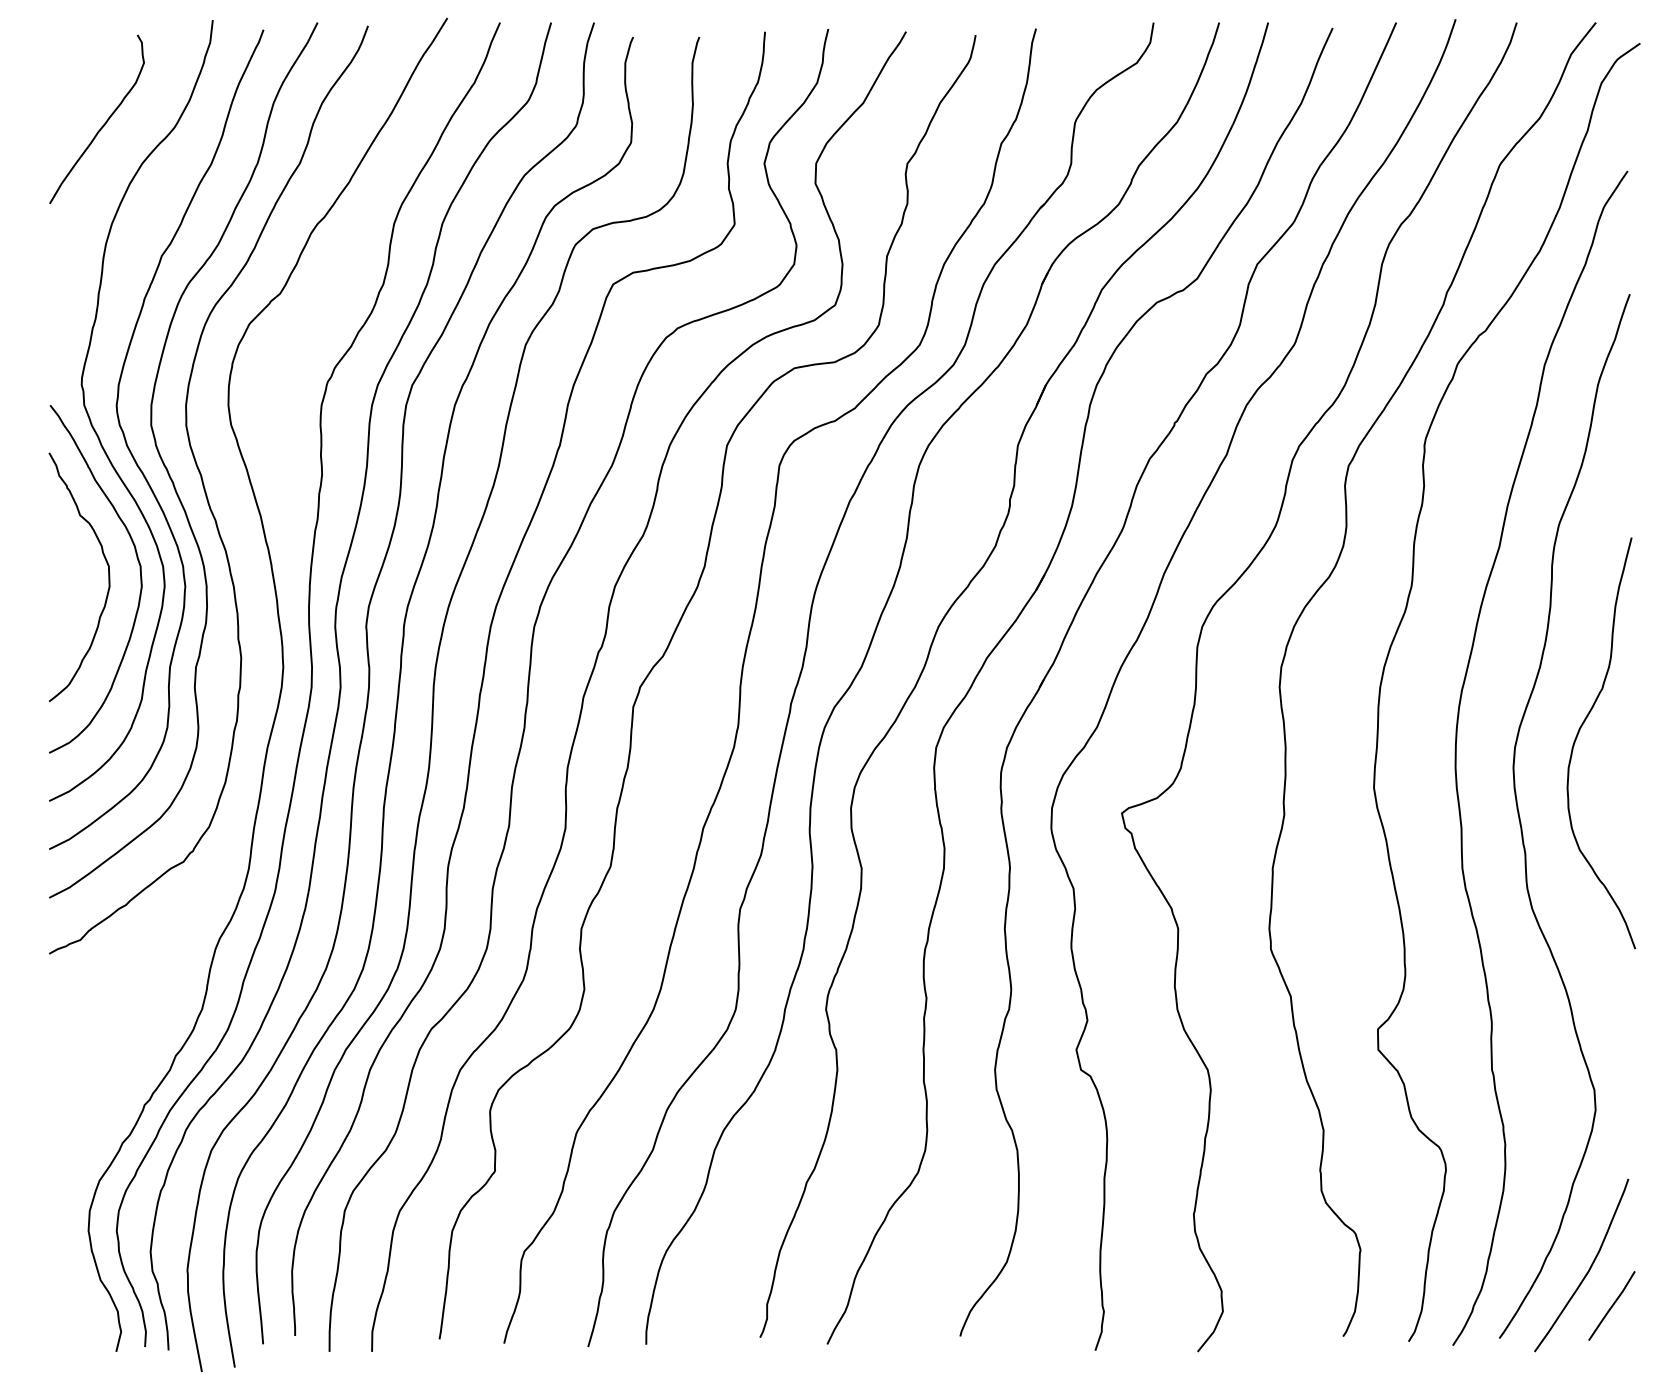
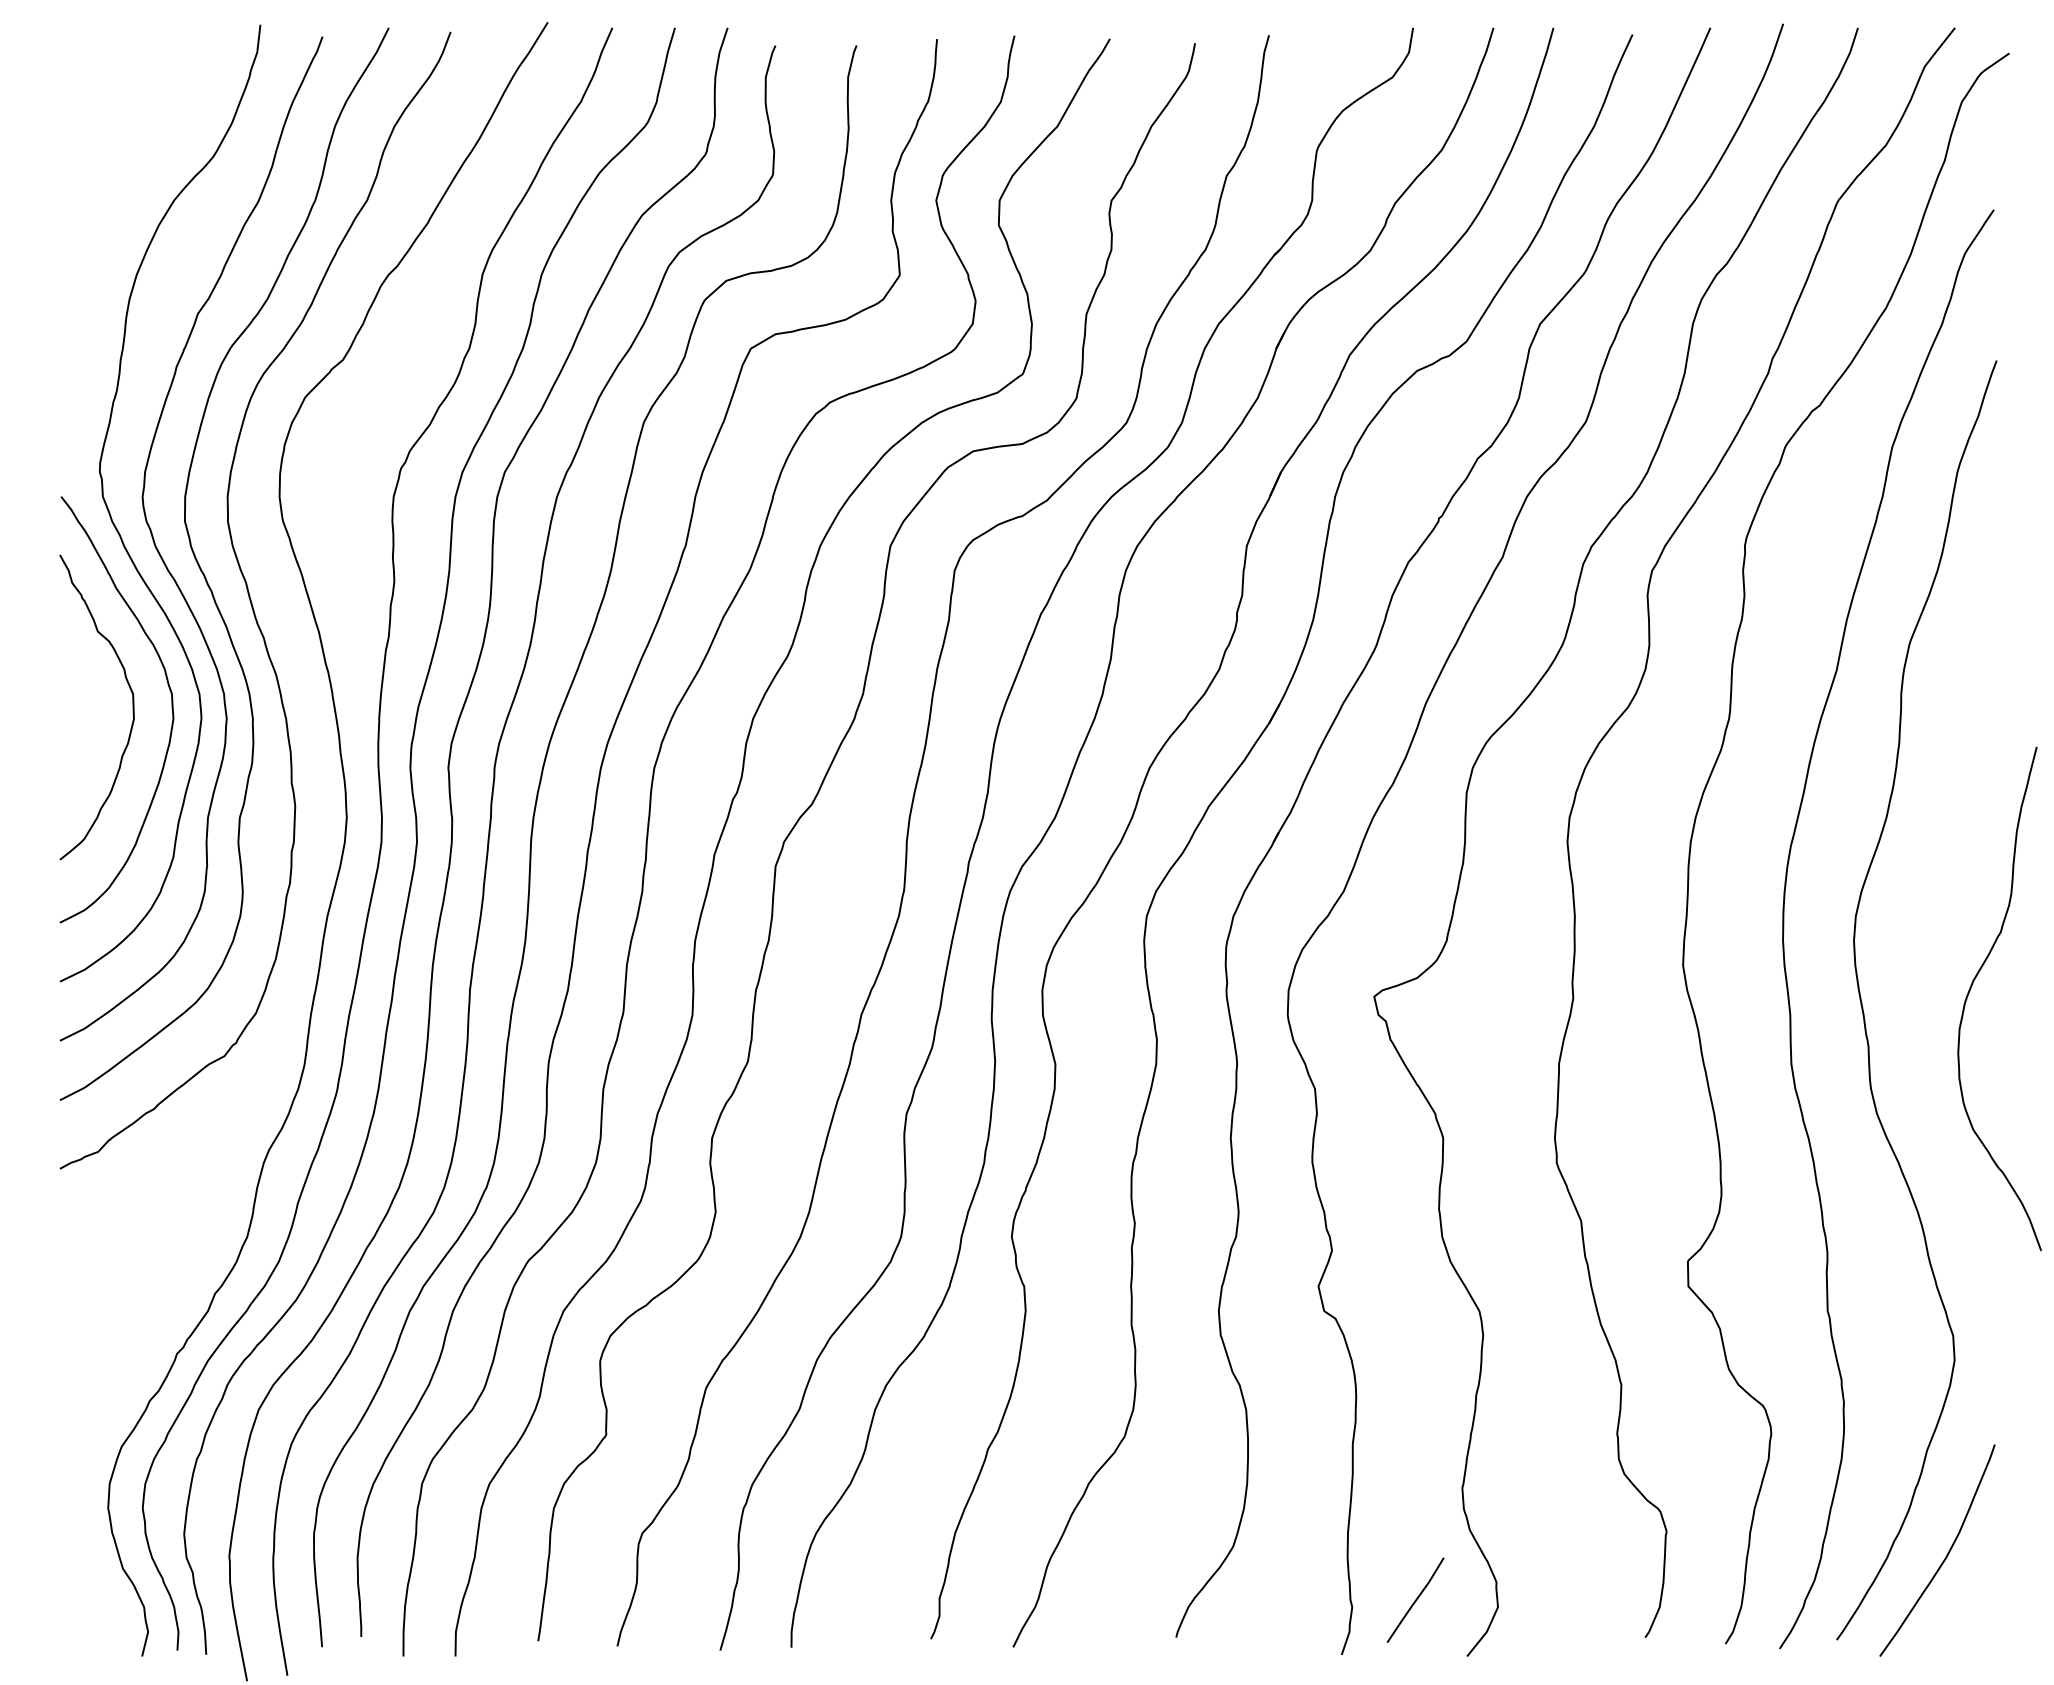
curve: (103, 124) -> (126, 152), removed
curve: (1579, 733) -> (1972, 986), moved
line: (1611, 1305) -> (1415, 1599), moved

